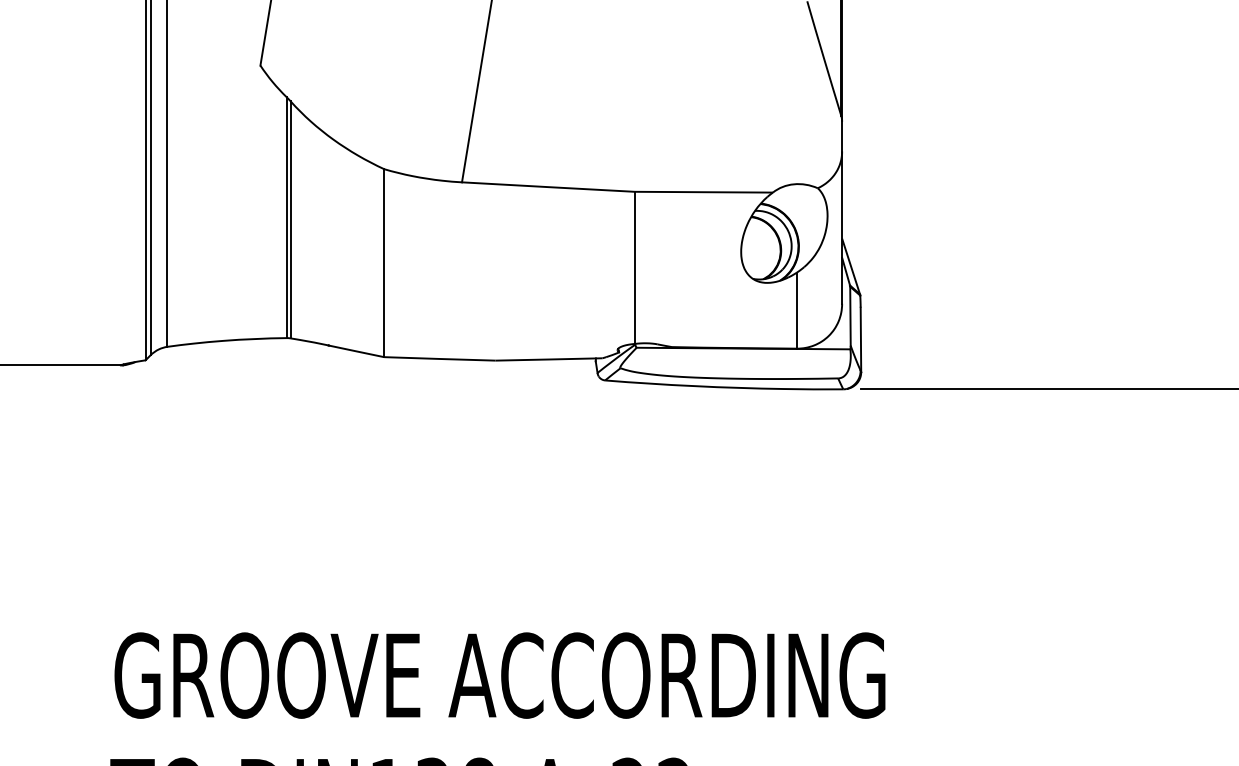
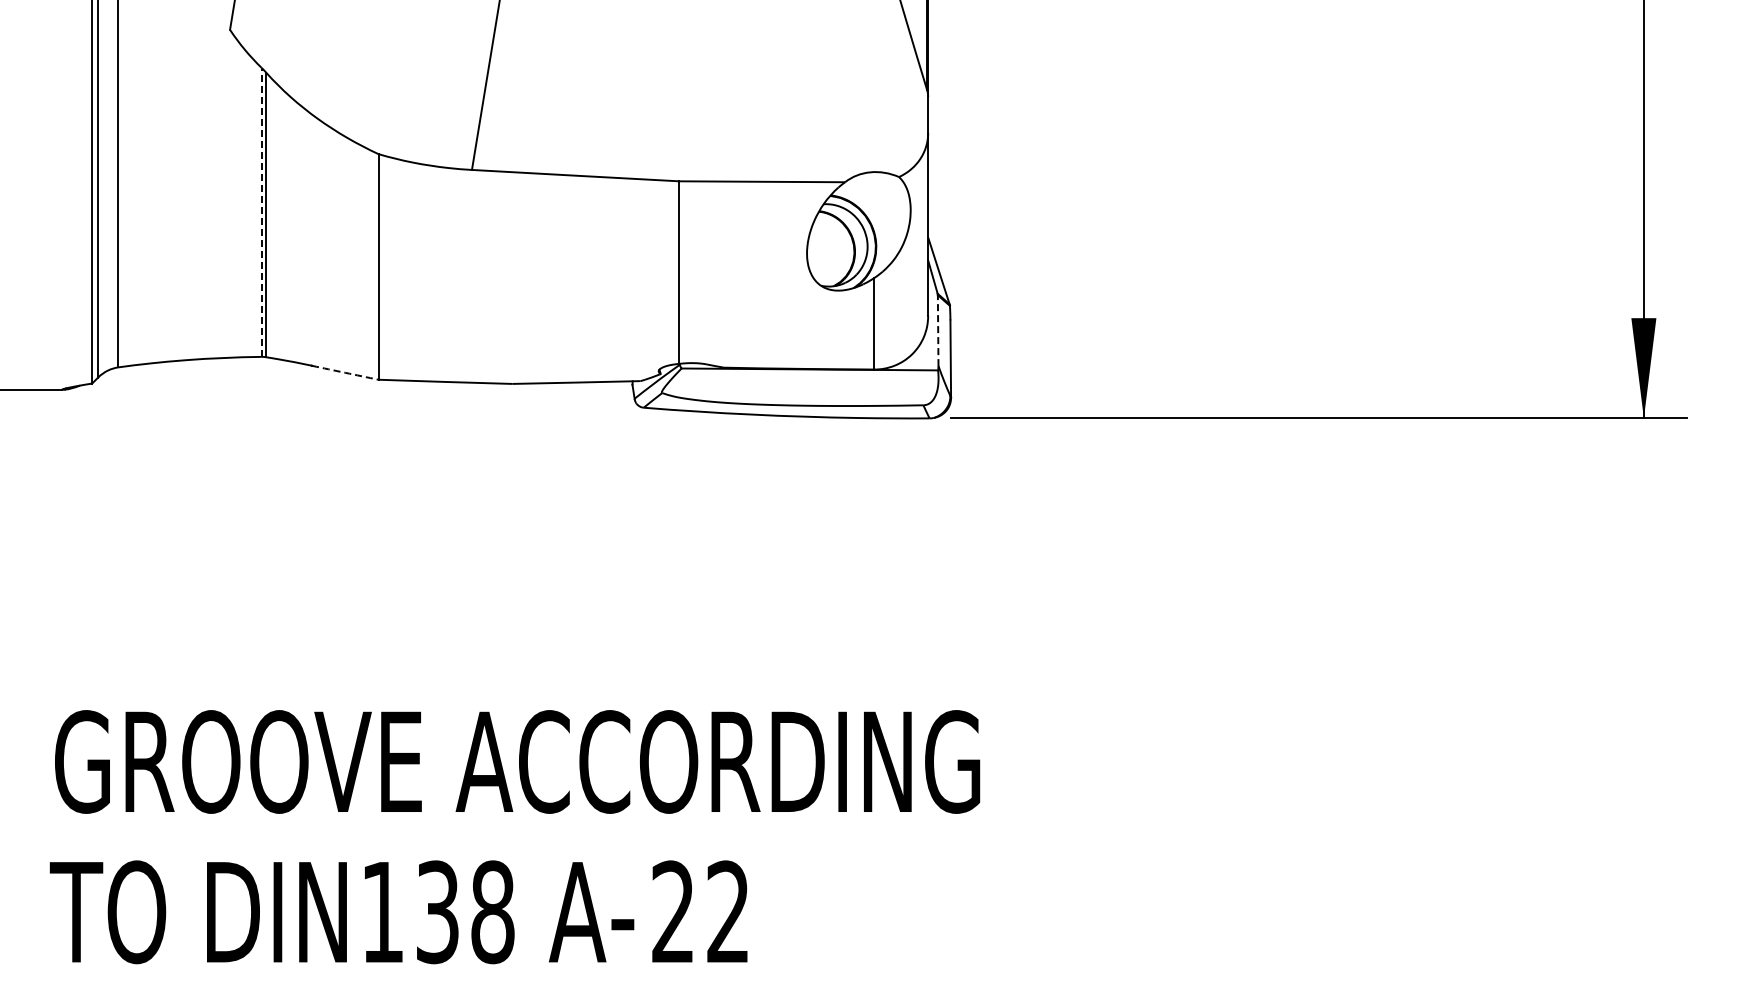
line: (286, 217) -> (261, 212), solid -> dashed
line: (850, 316) -> (938, 330), solid -> dashed
arc: (356, 351) -> (345, 372), solid -> dashed

